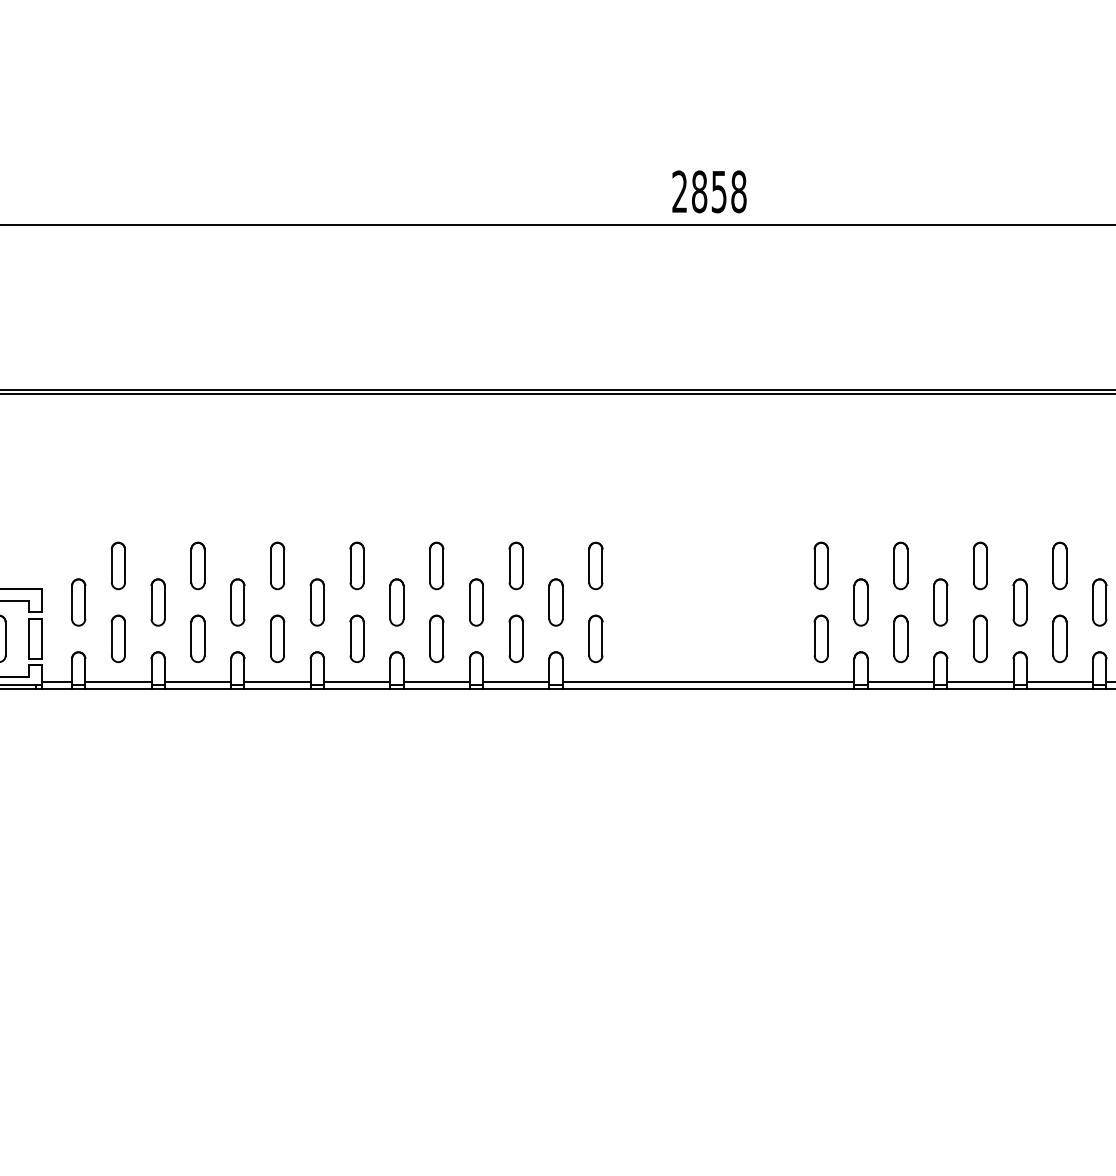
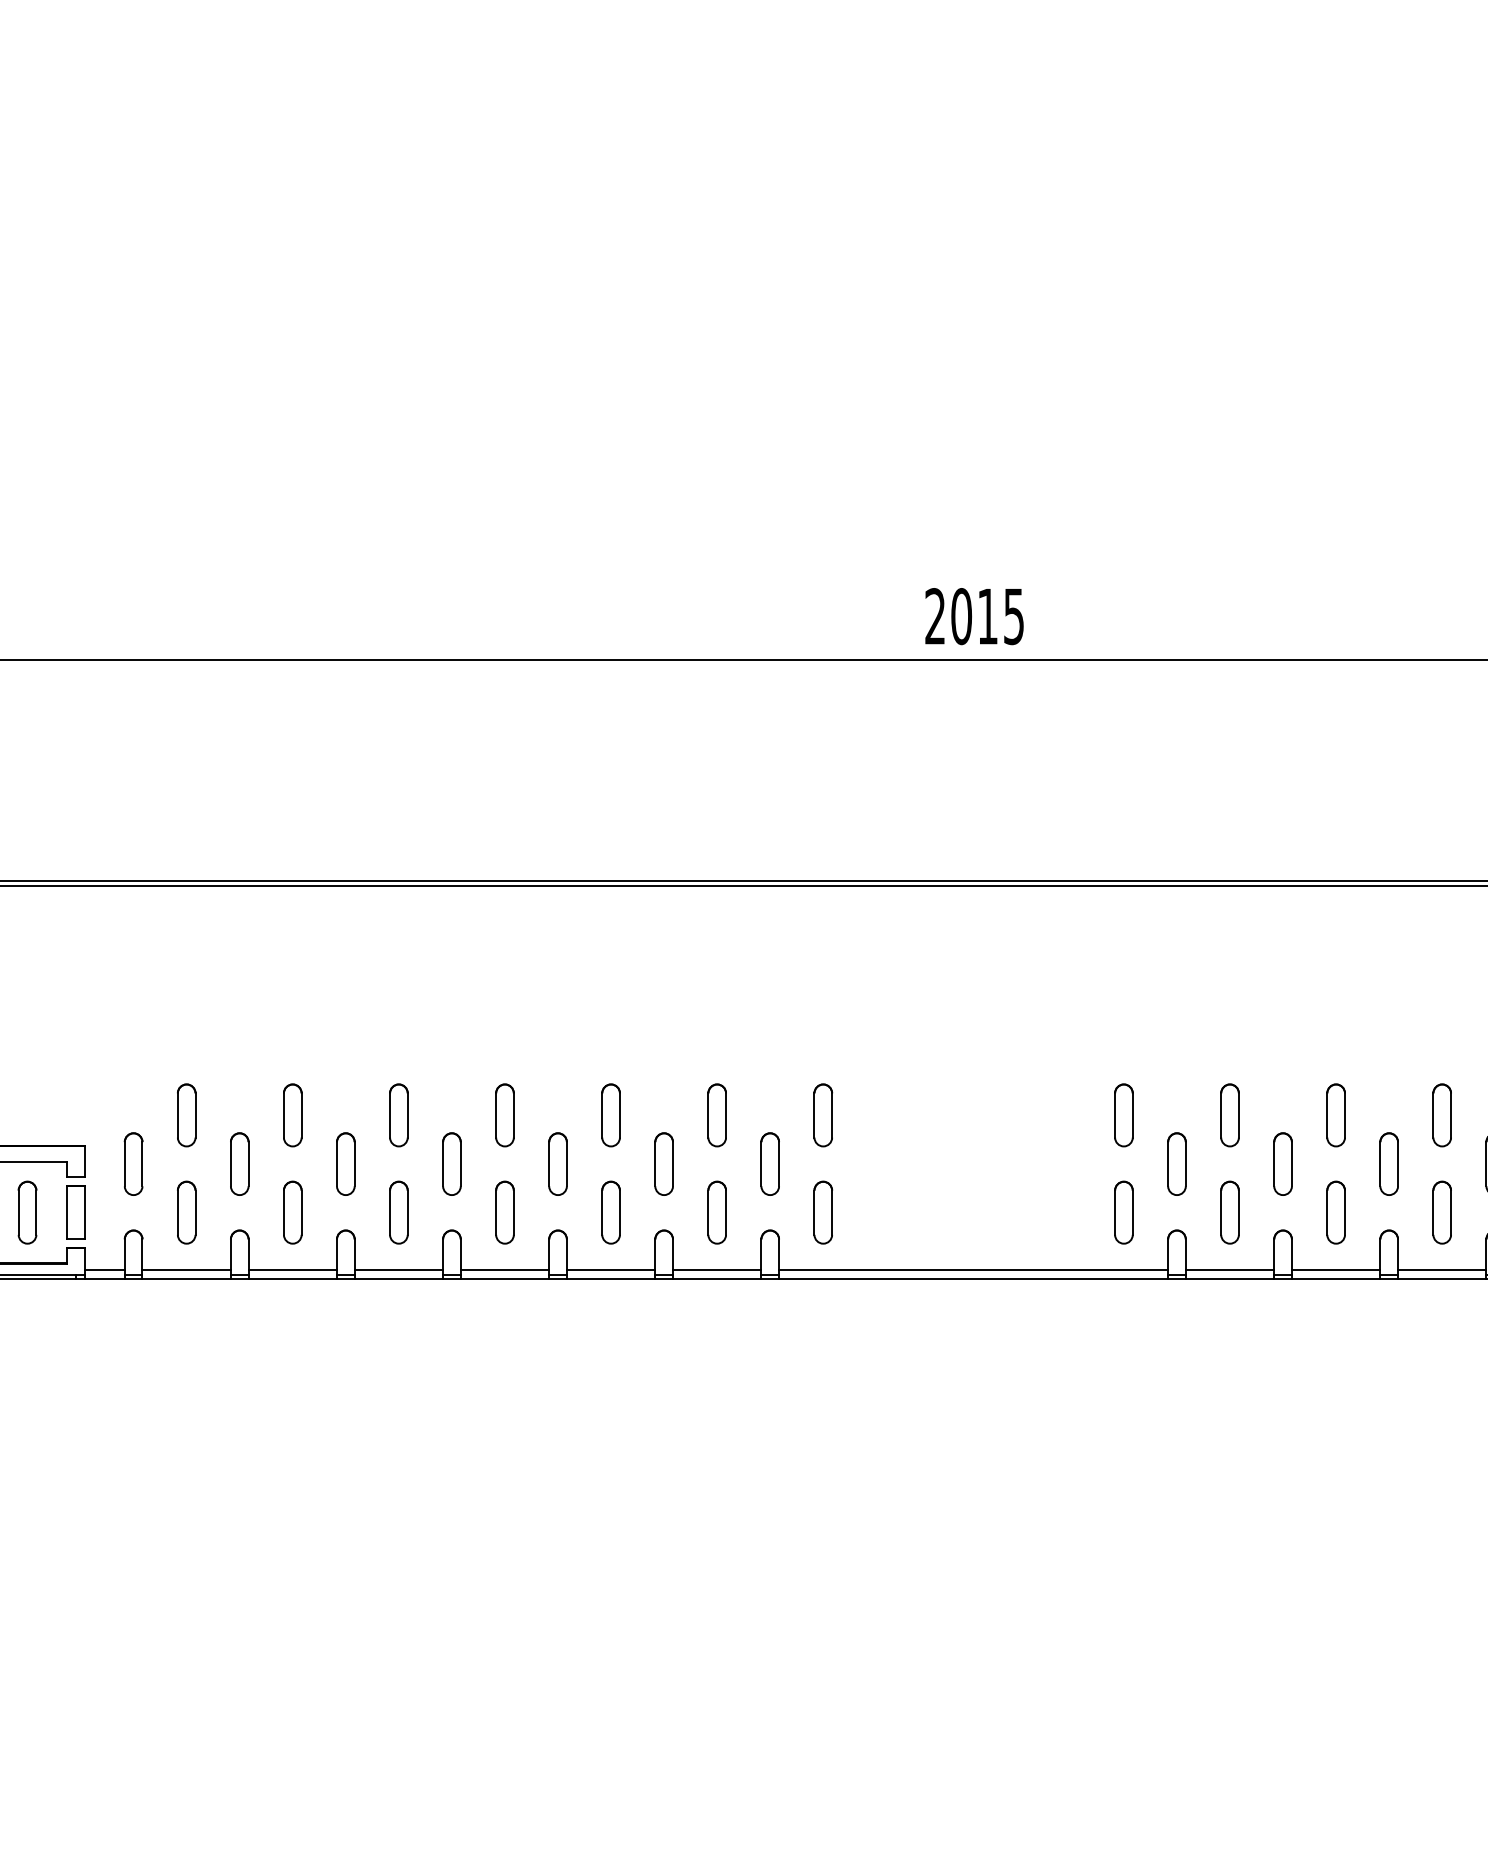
text: (718, 191) -> (987, 616), 2858 -> 2015

